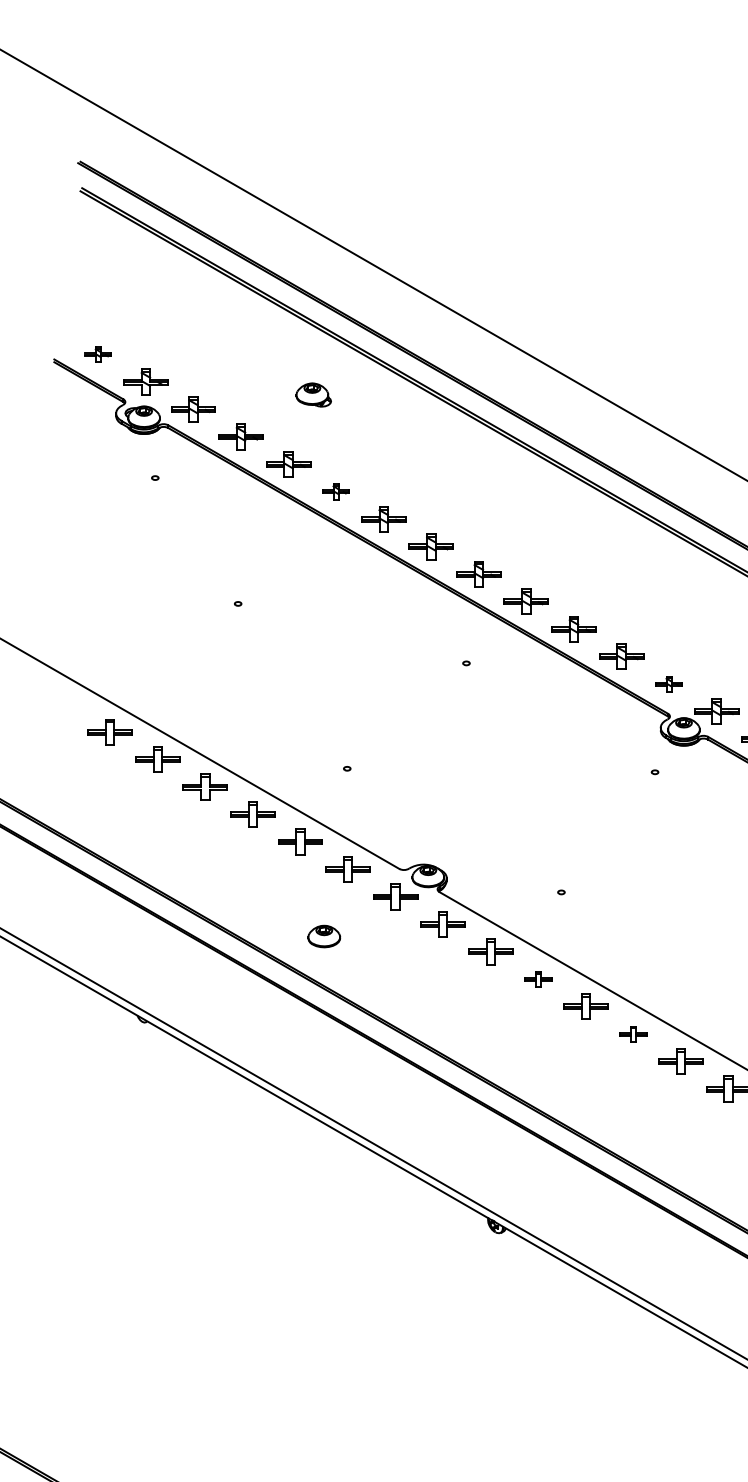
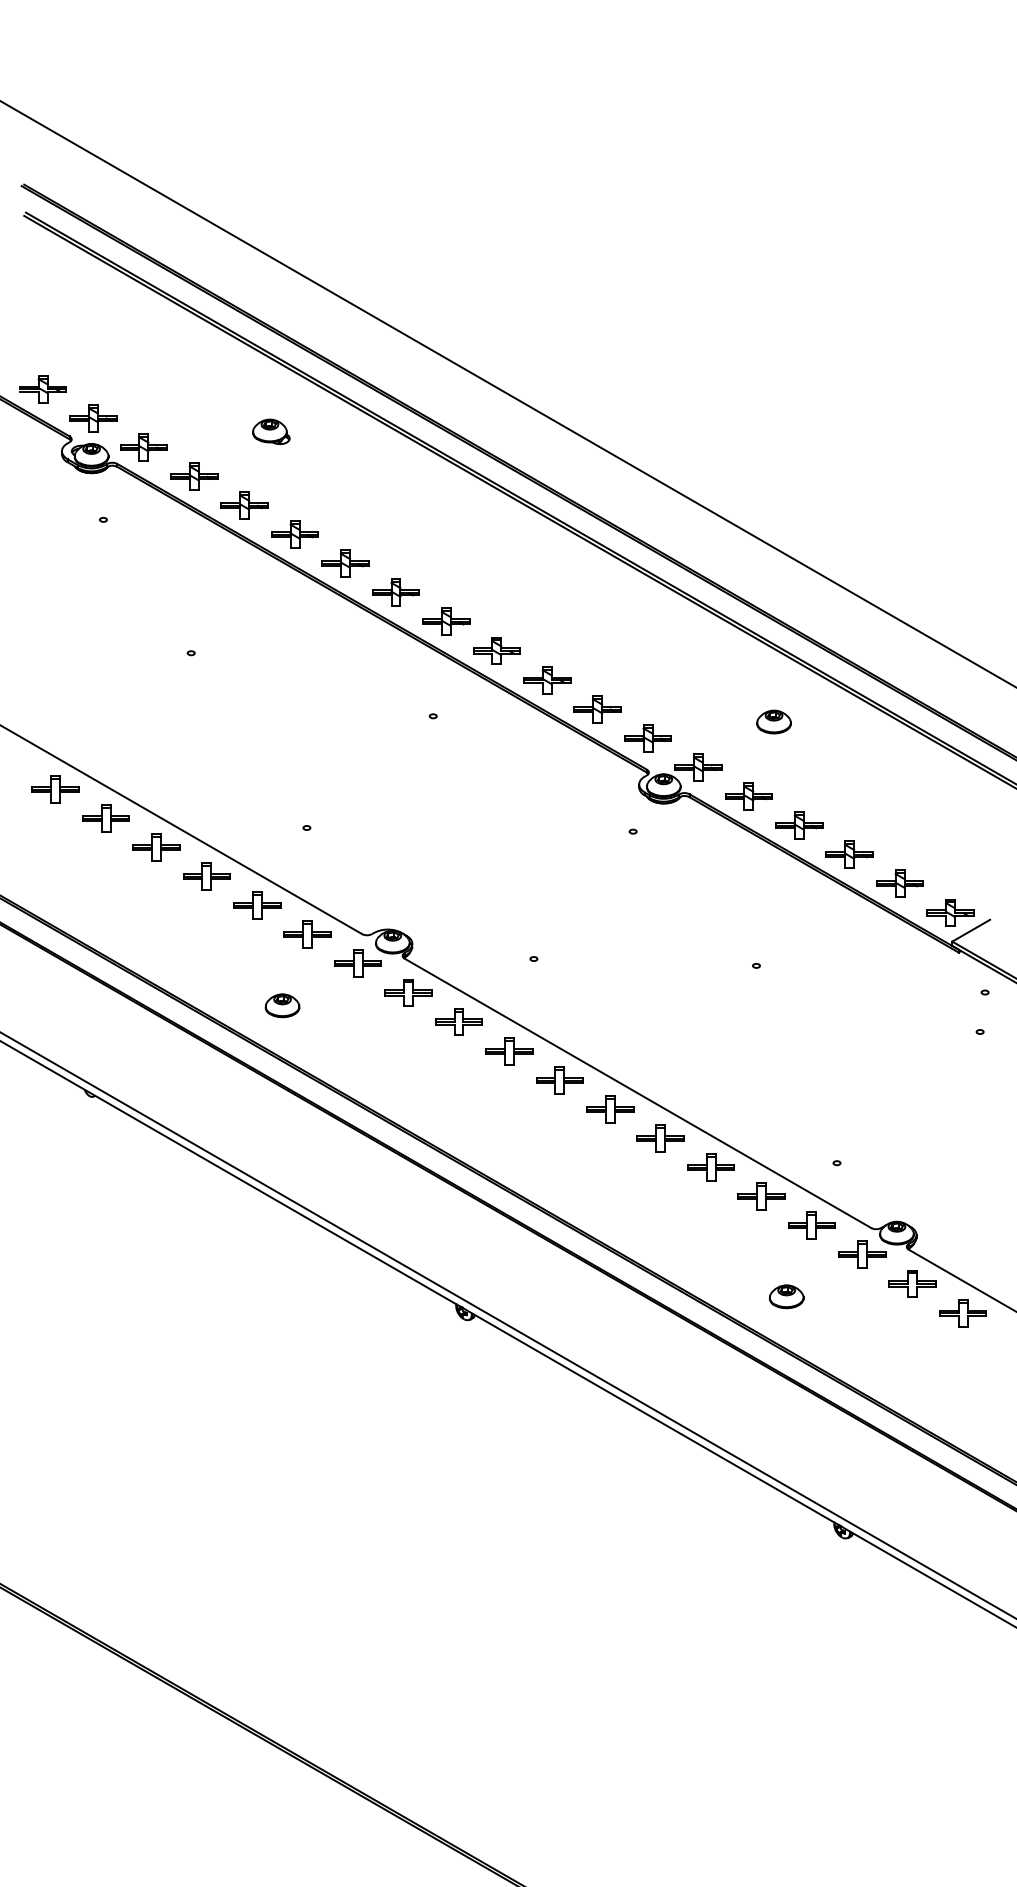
part: (97, 355) -> (42, 389), size x1.67
part: (335, 491) -> (294, 534), size x1.67
part: (668, 684) -> (647, 738), size x1.67
part: (538, 979) -> (509, 1051), size x1.67
part: (633, 1034) -> (610, 1109), size x1.67

